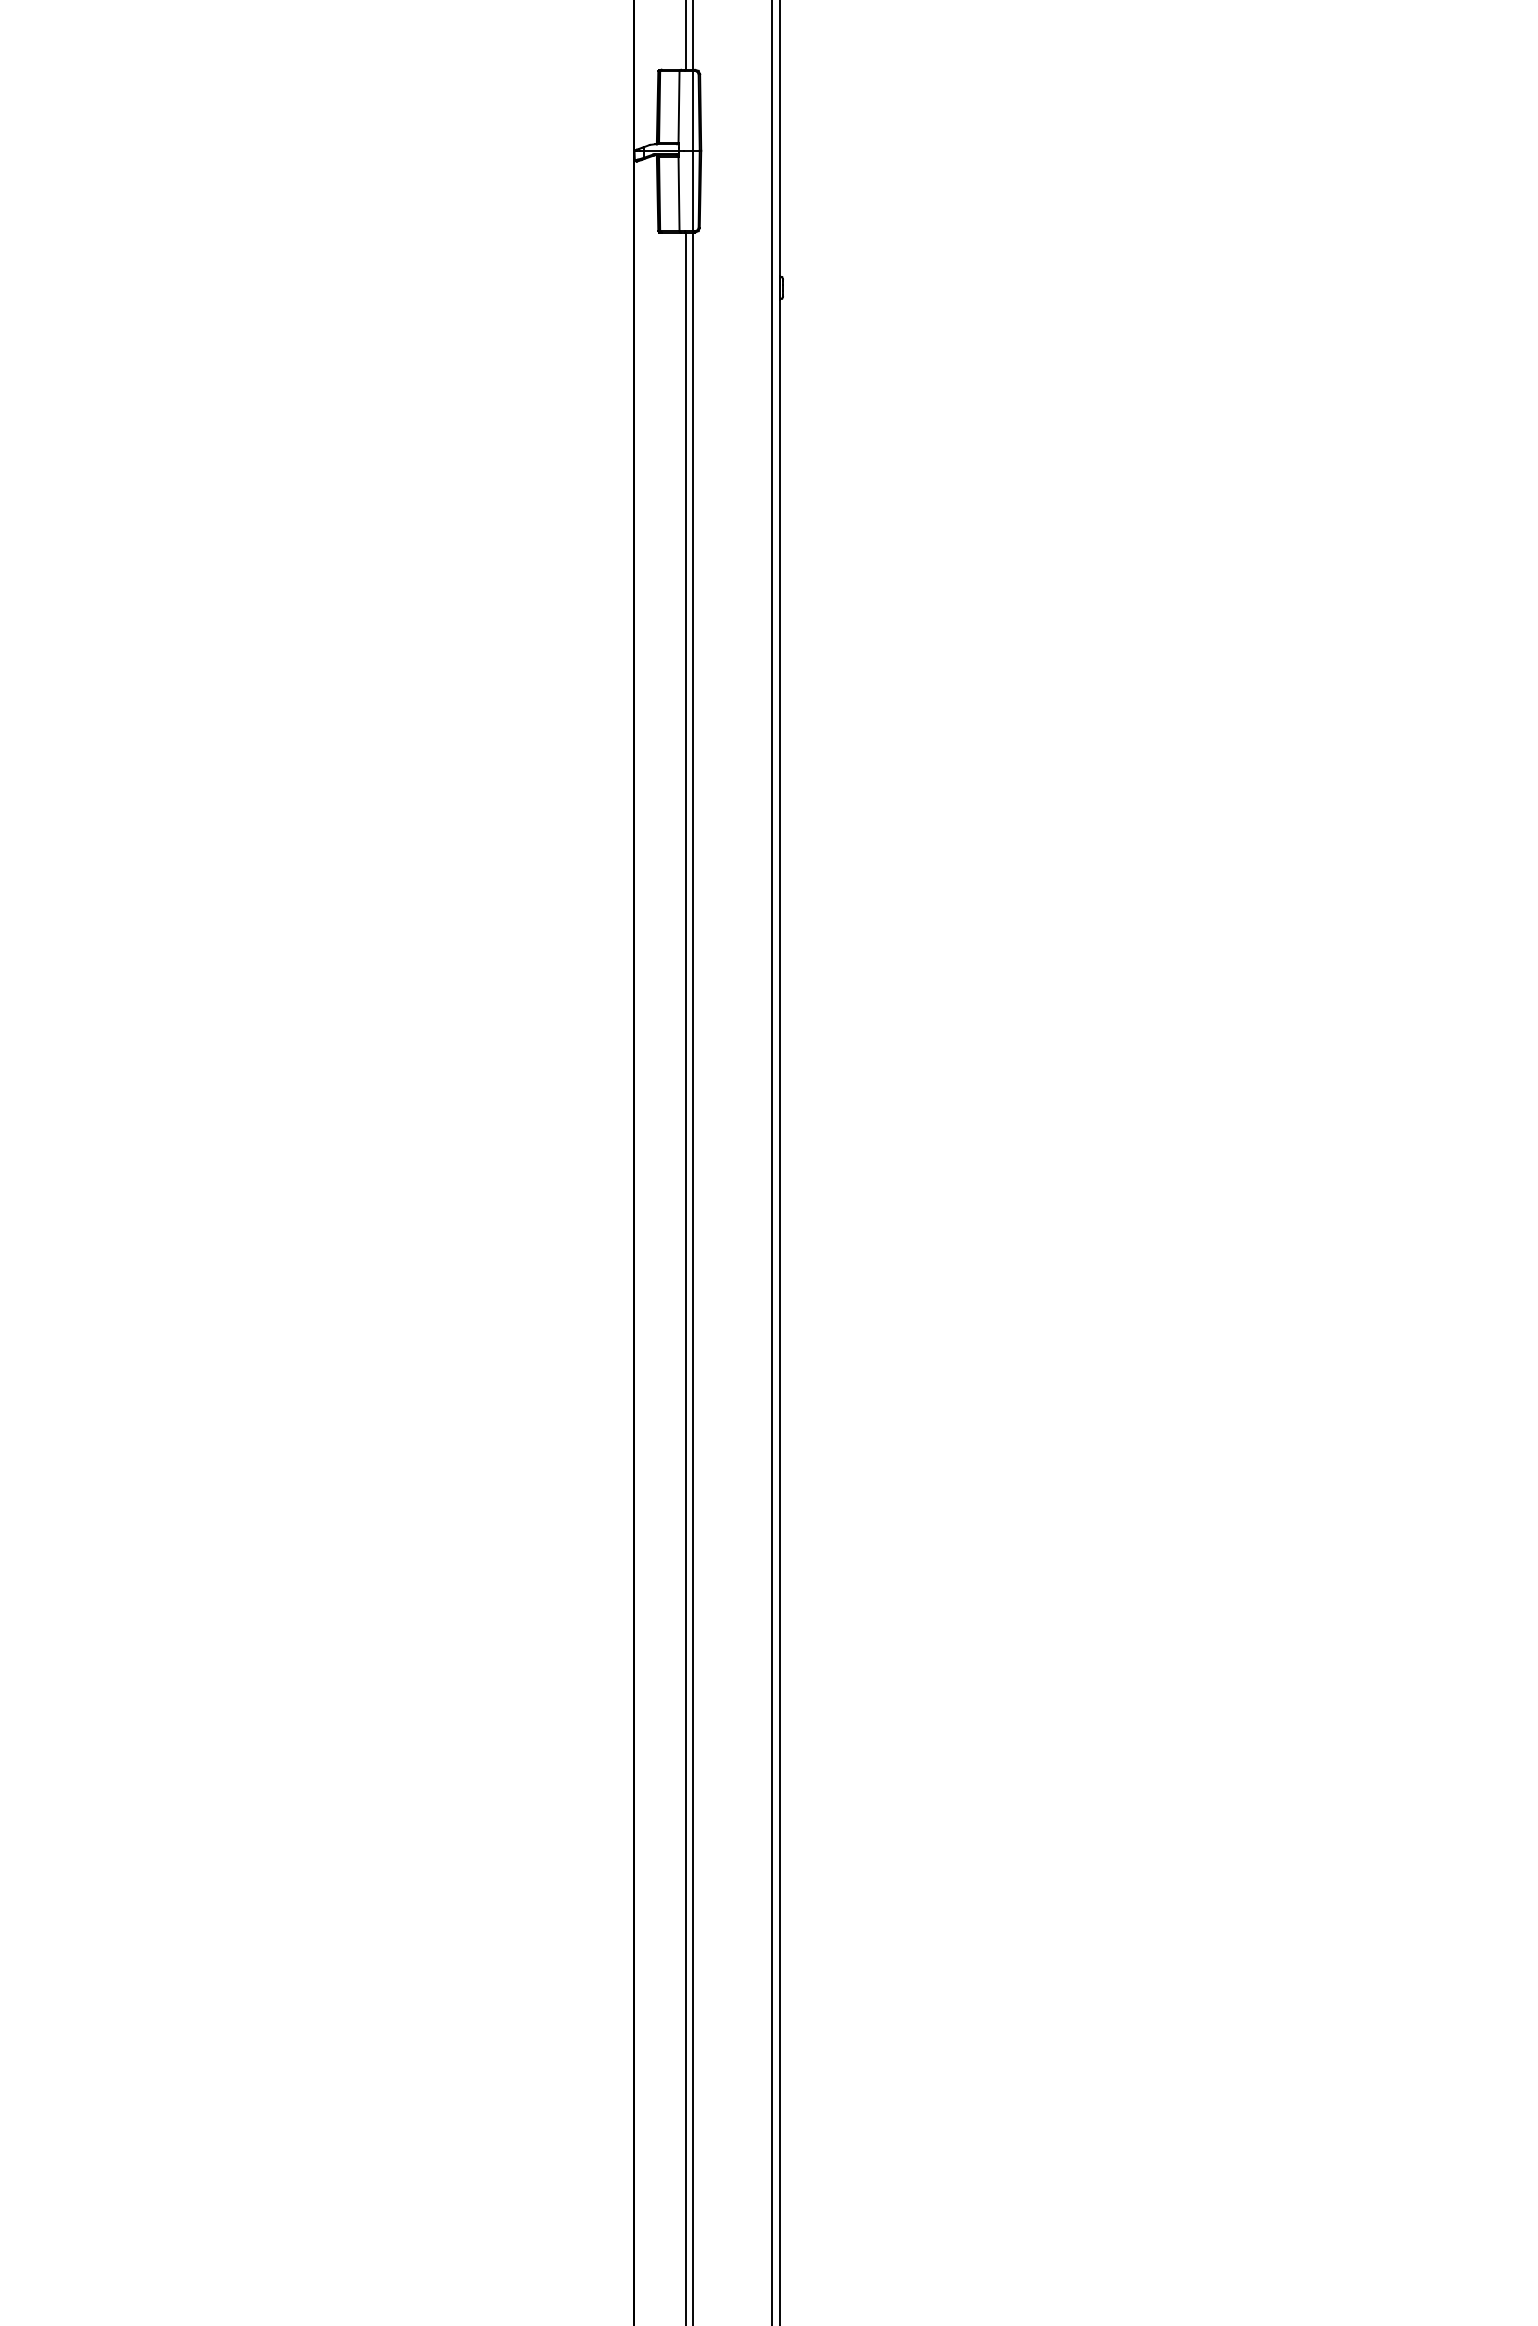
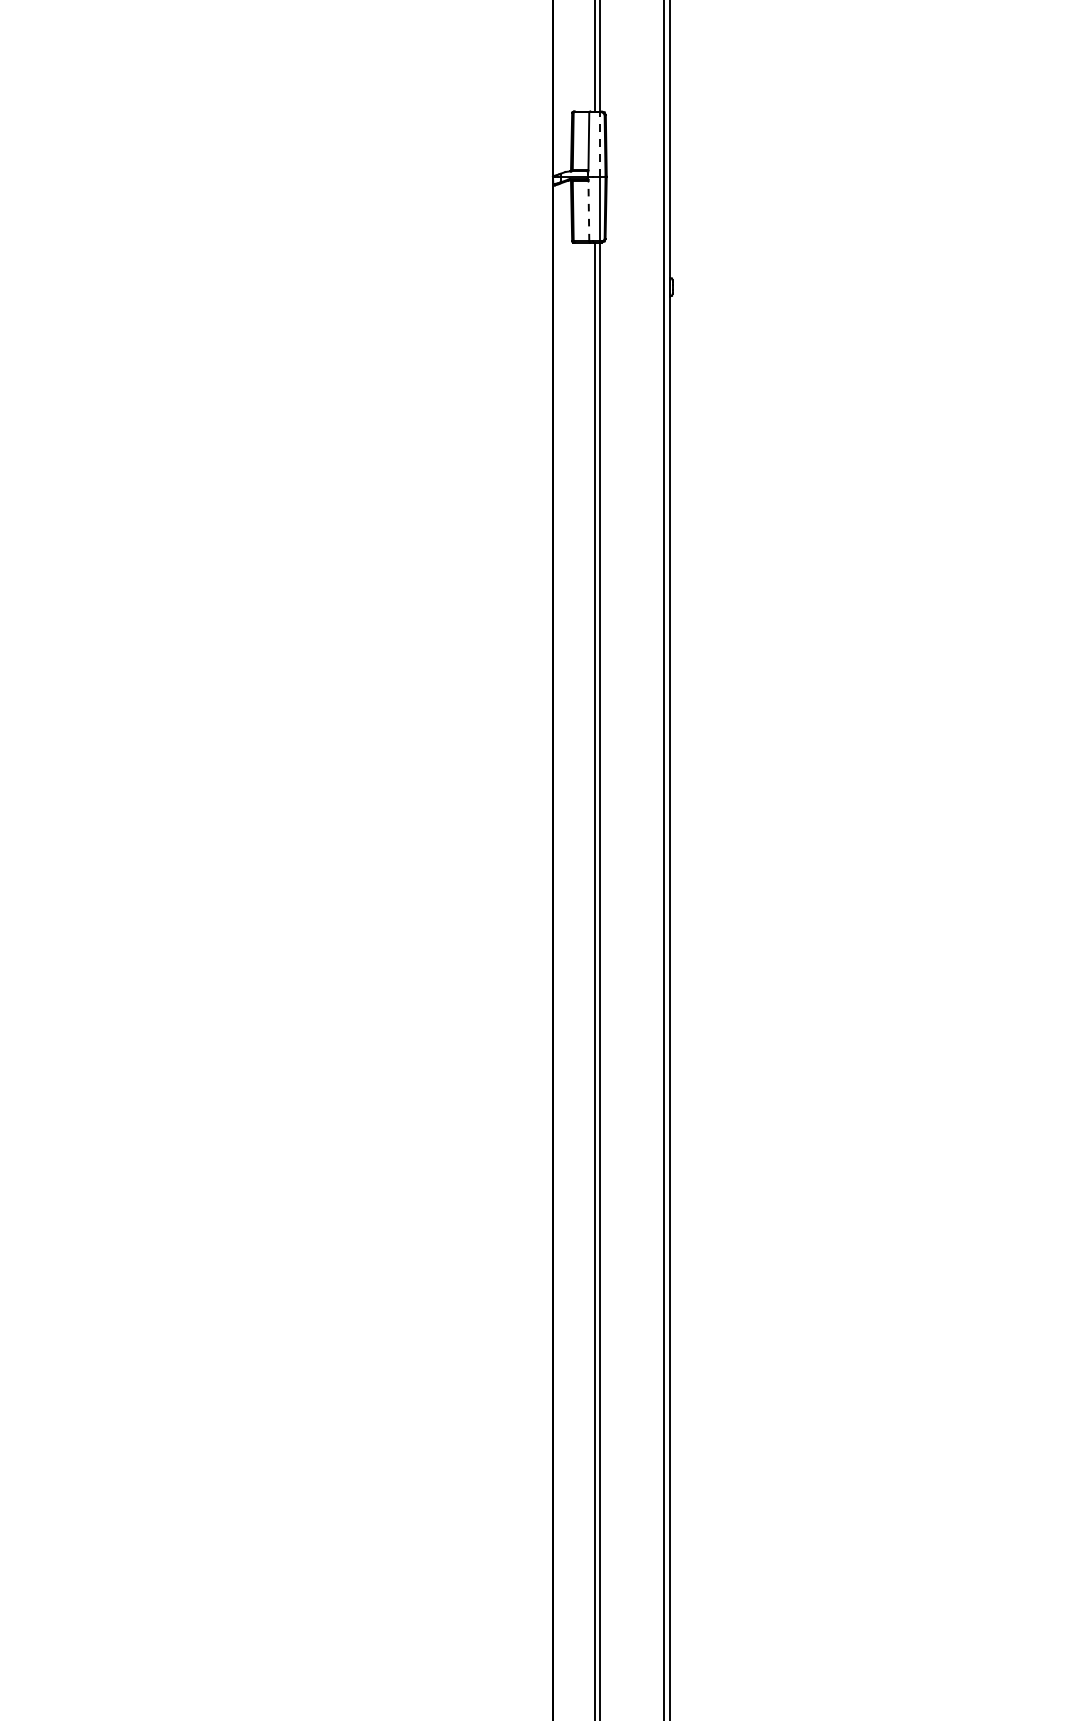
line: (693, 110) -> (600, 144), solid -> dashed
line: (679, 193) -> (589, 211), solid -> dashed

